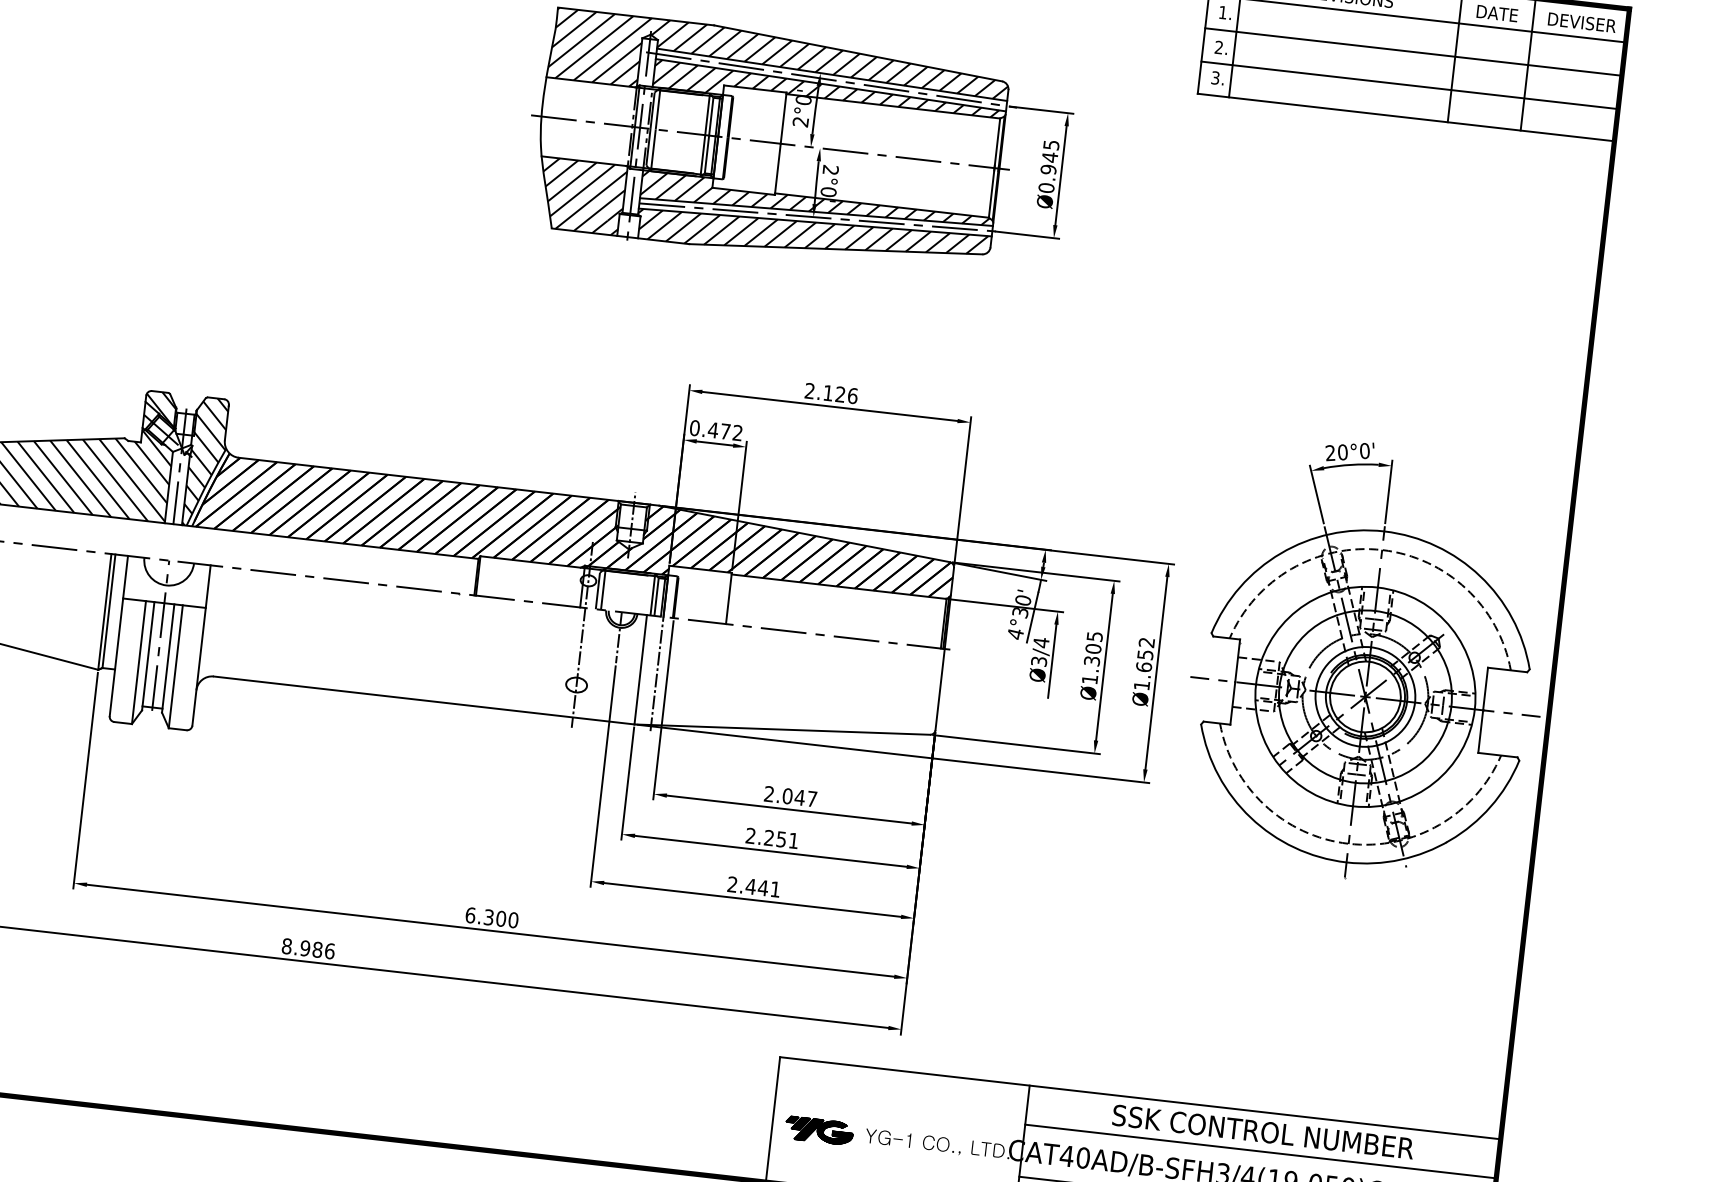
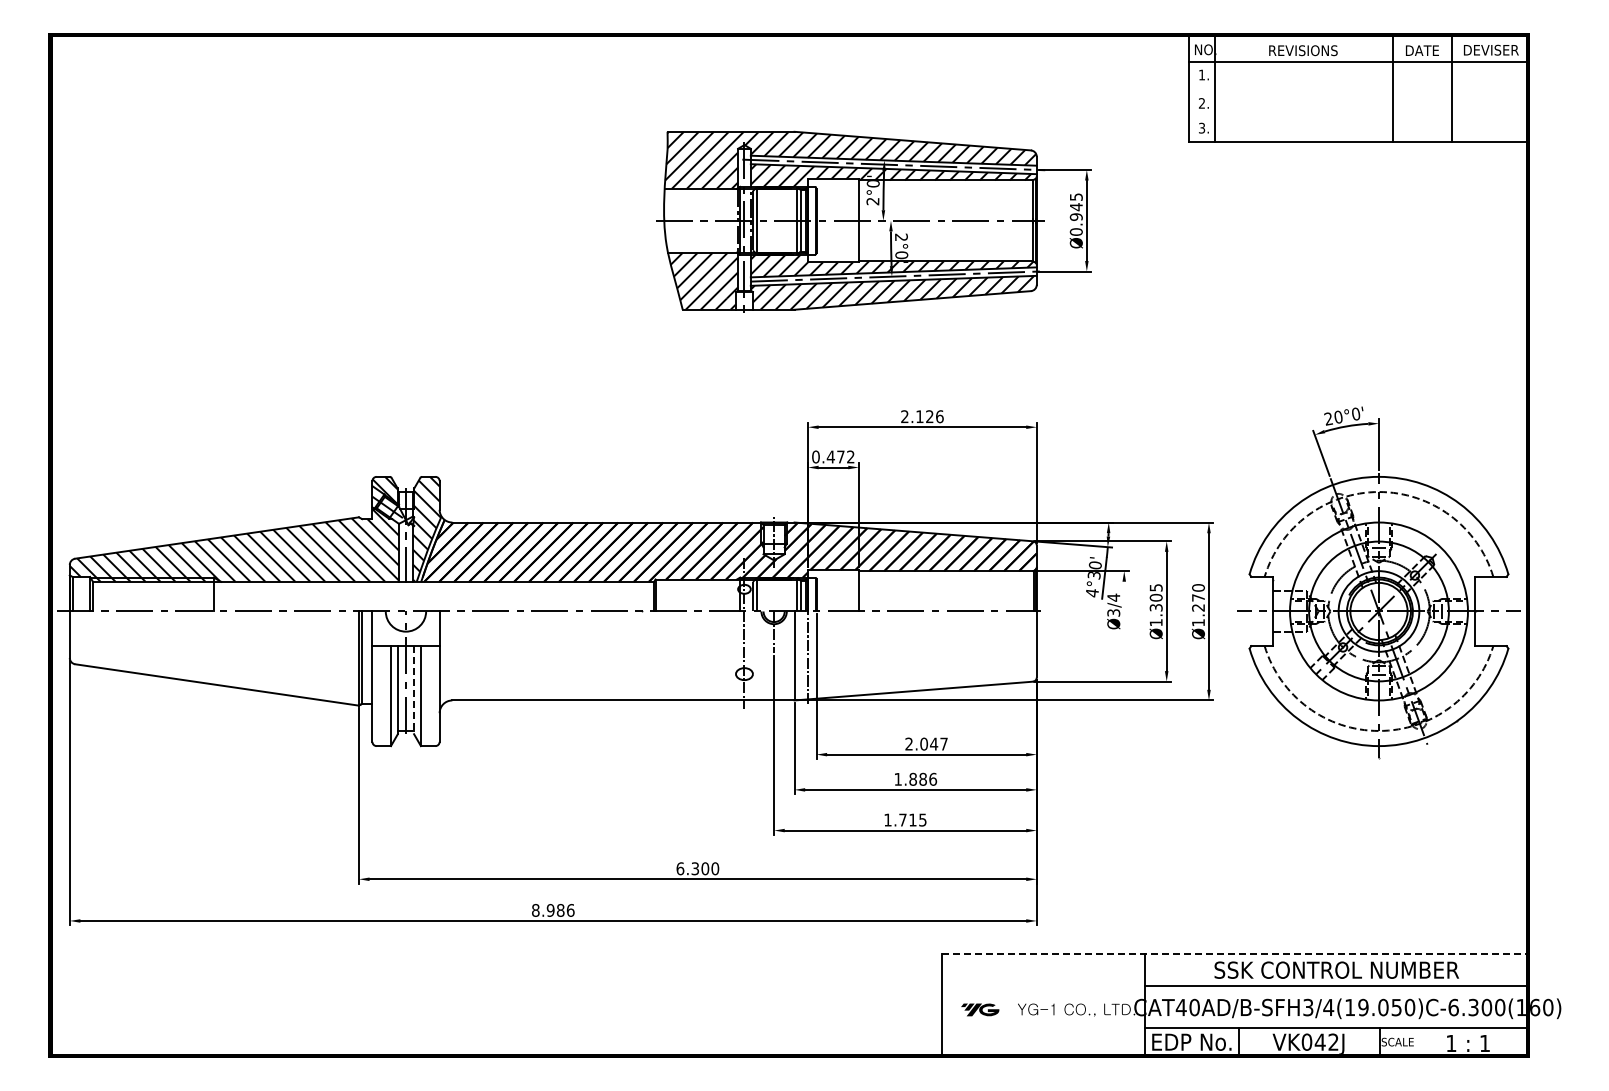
line: (1413, 52) -> (1358, 89), removed
line: (1409, 85) -> (1358, 116), removed
text: (1145, 654) -> (1198, 597), Ø1.652 -> Ø1.270
line: (168, 658) -> (414, 690), solid -> dashed
line: (1052, 661) -> (1124, 611), removed
text: (772, 837) -> (915, 778), 2.251 -> 1.886
text: (754, 886) -> (905, 819), 2.441 -> 1.715
line: (1140, 1098) -> (1235, 954), solid -> dashed
part: (819, 1130) -> (980, 1009), size x0.7

